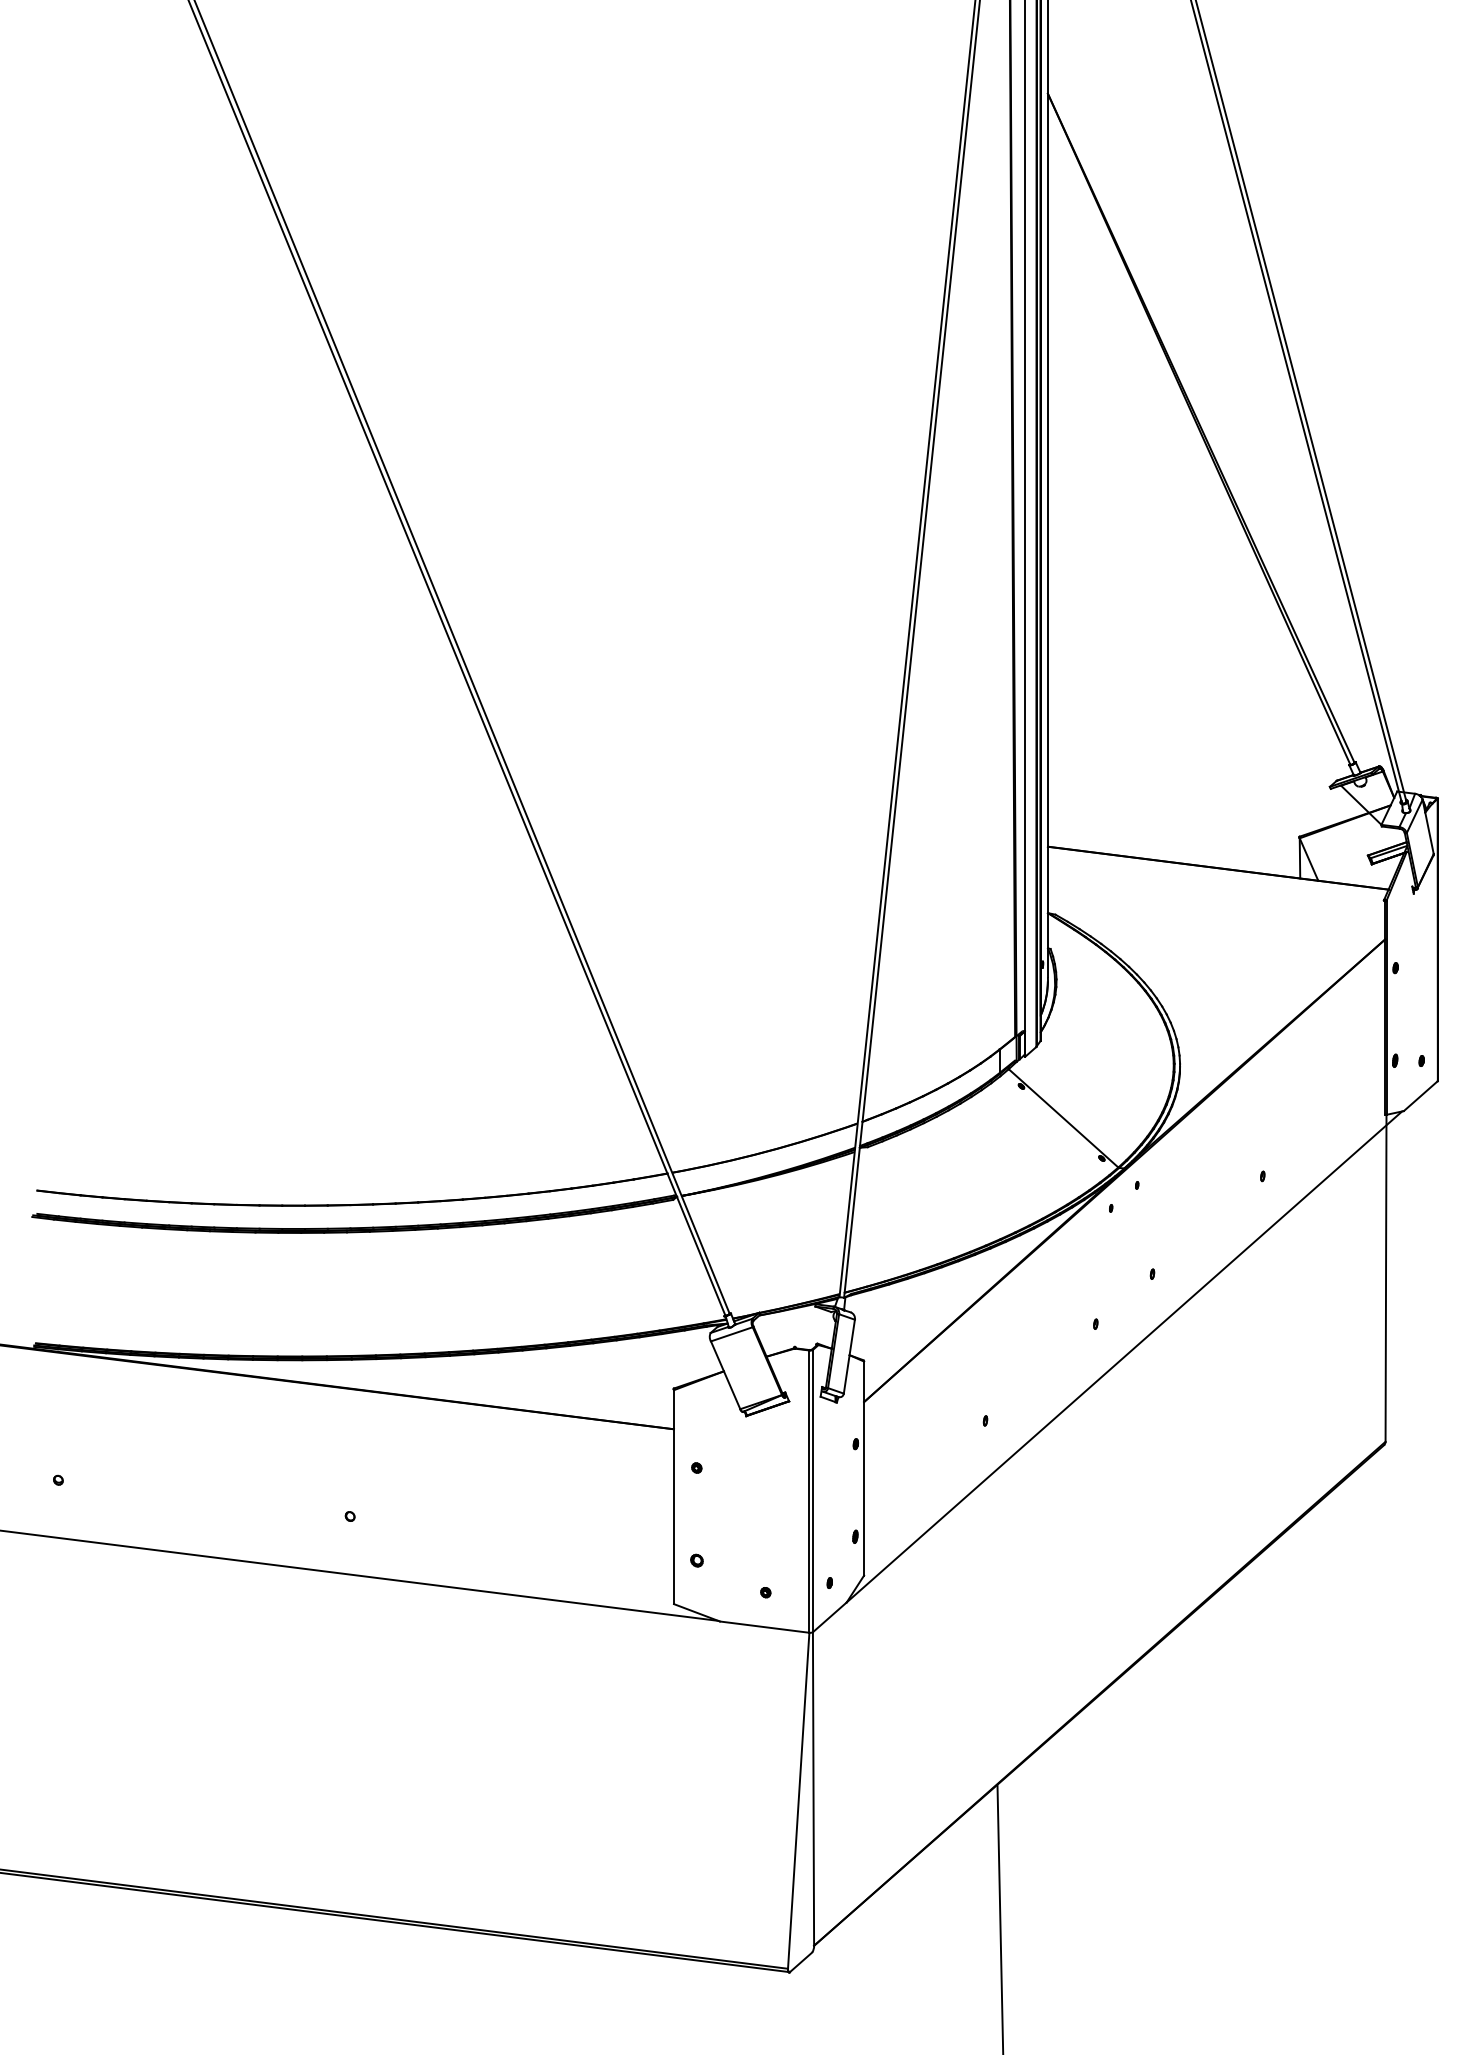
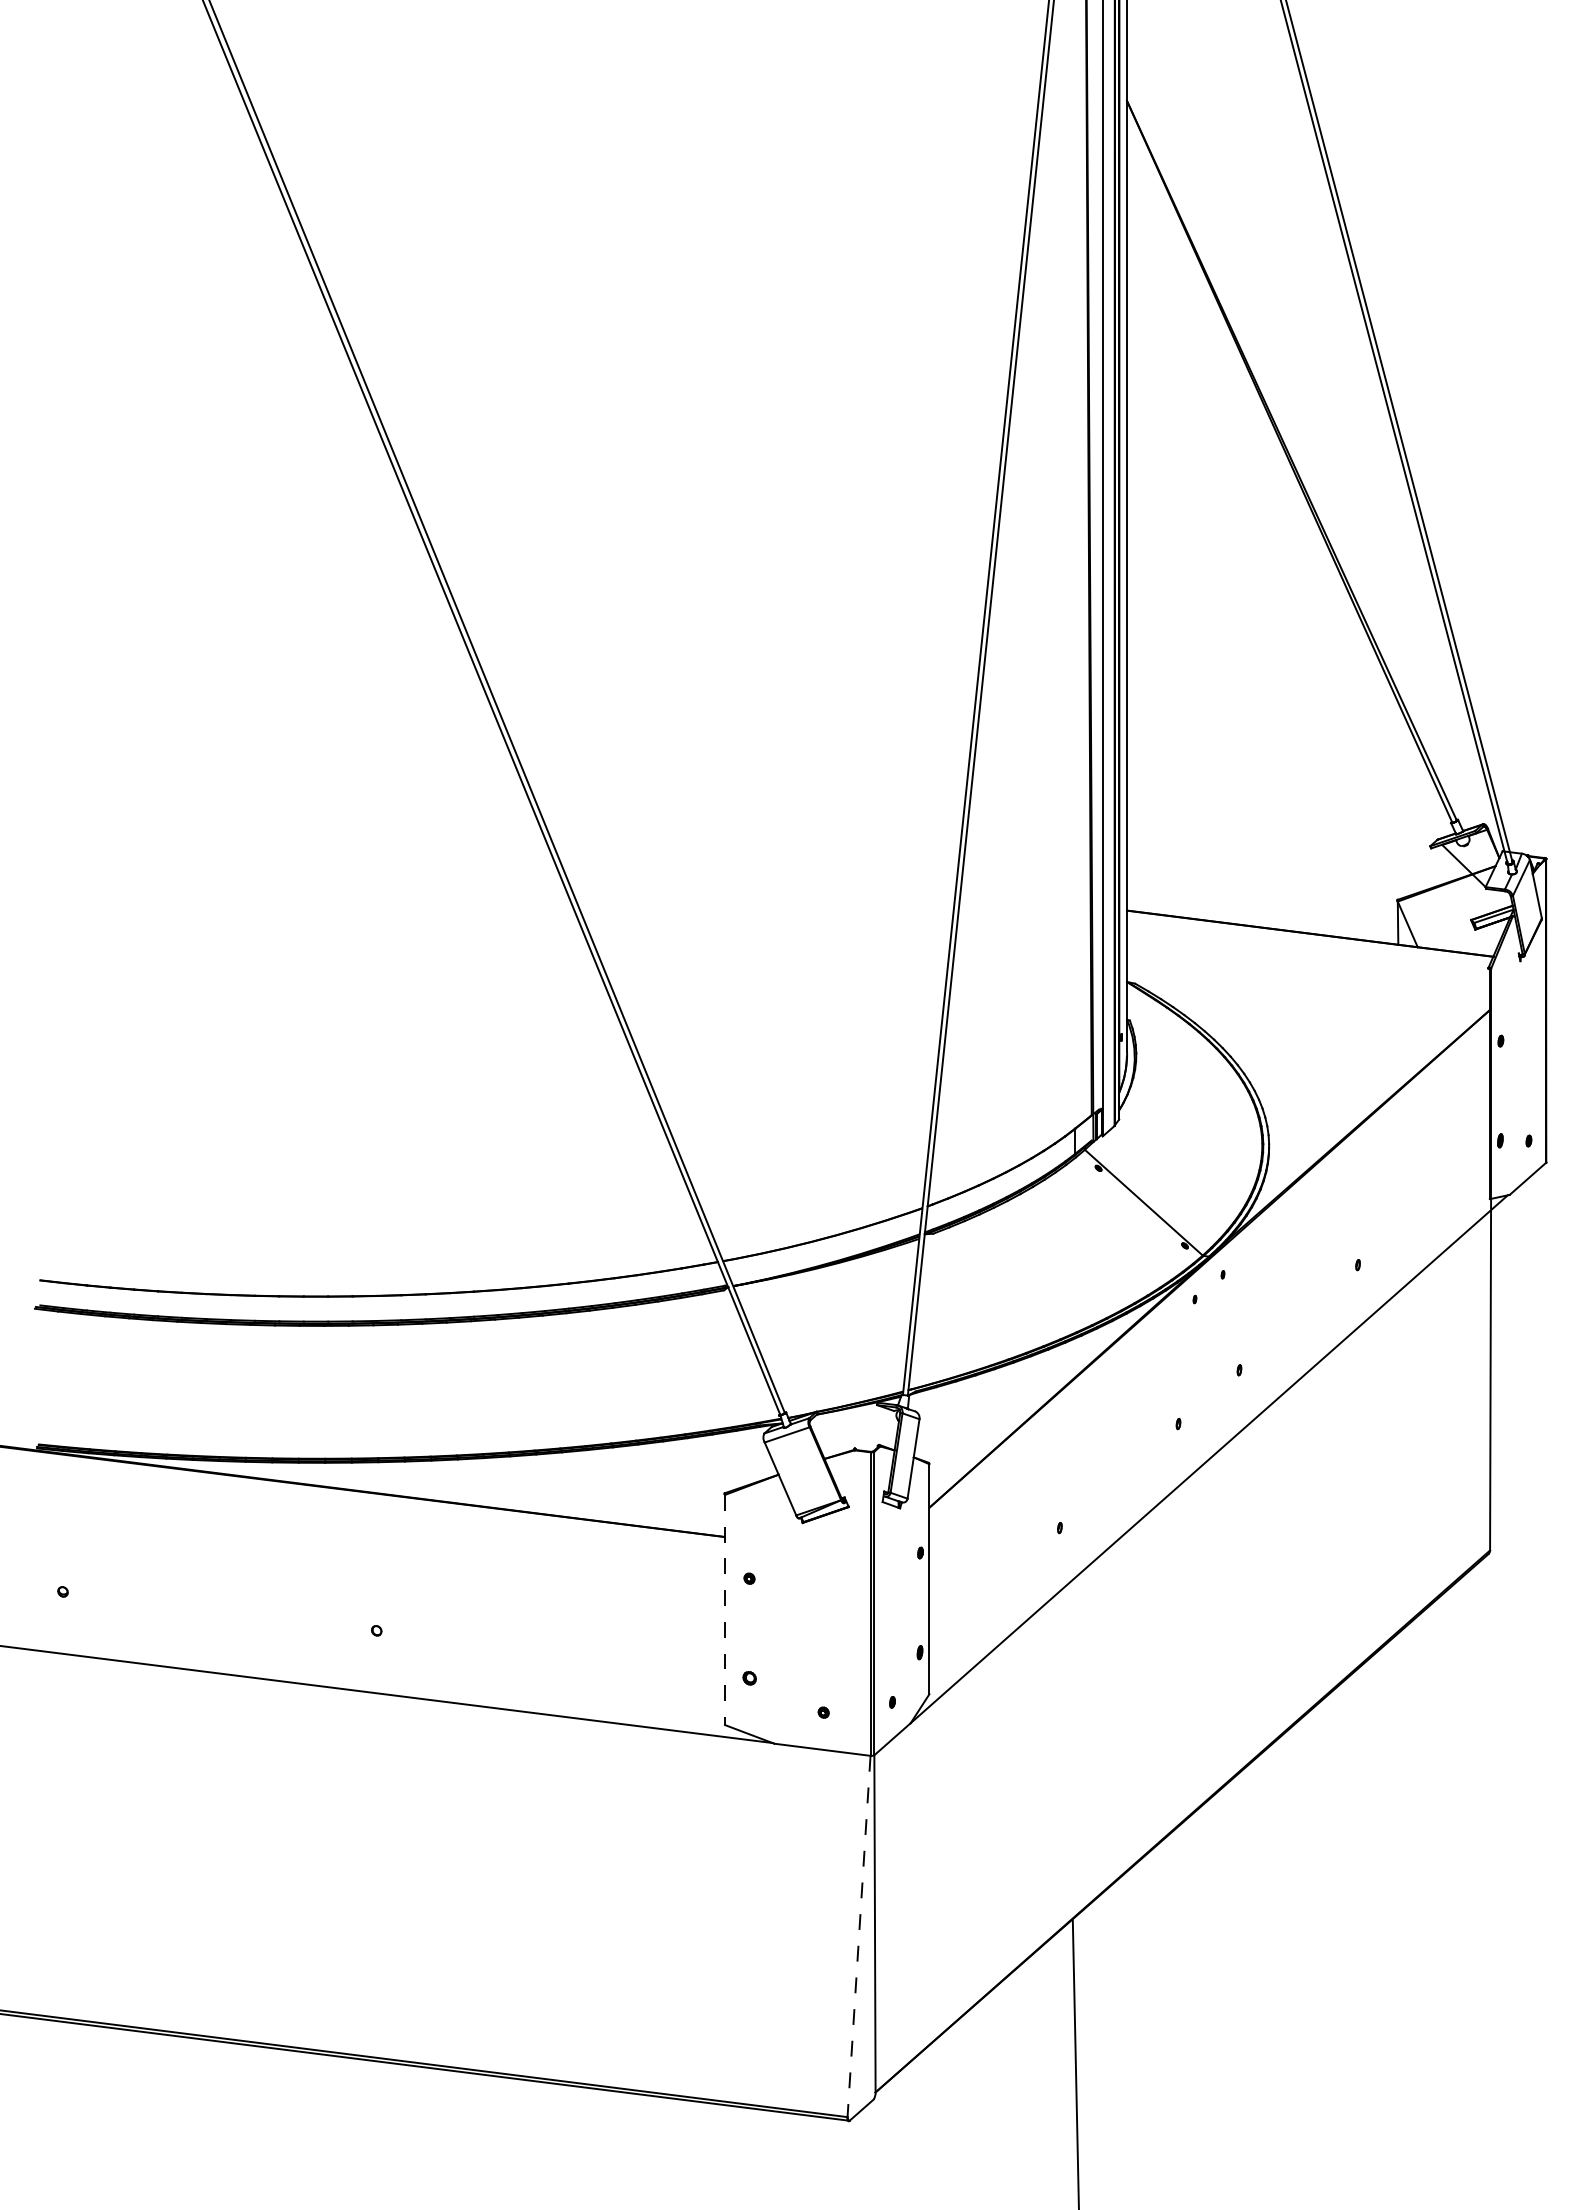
line: (673, 1497) -> (724, 1610), solid -> dashed
line: (799, 1800) -> (859, 1936), solid -> dashed

